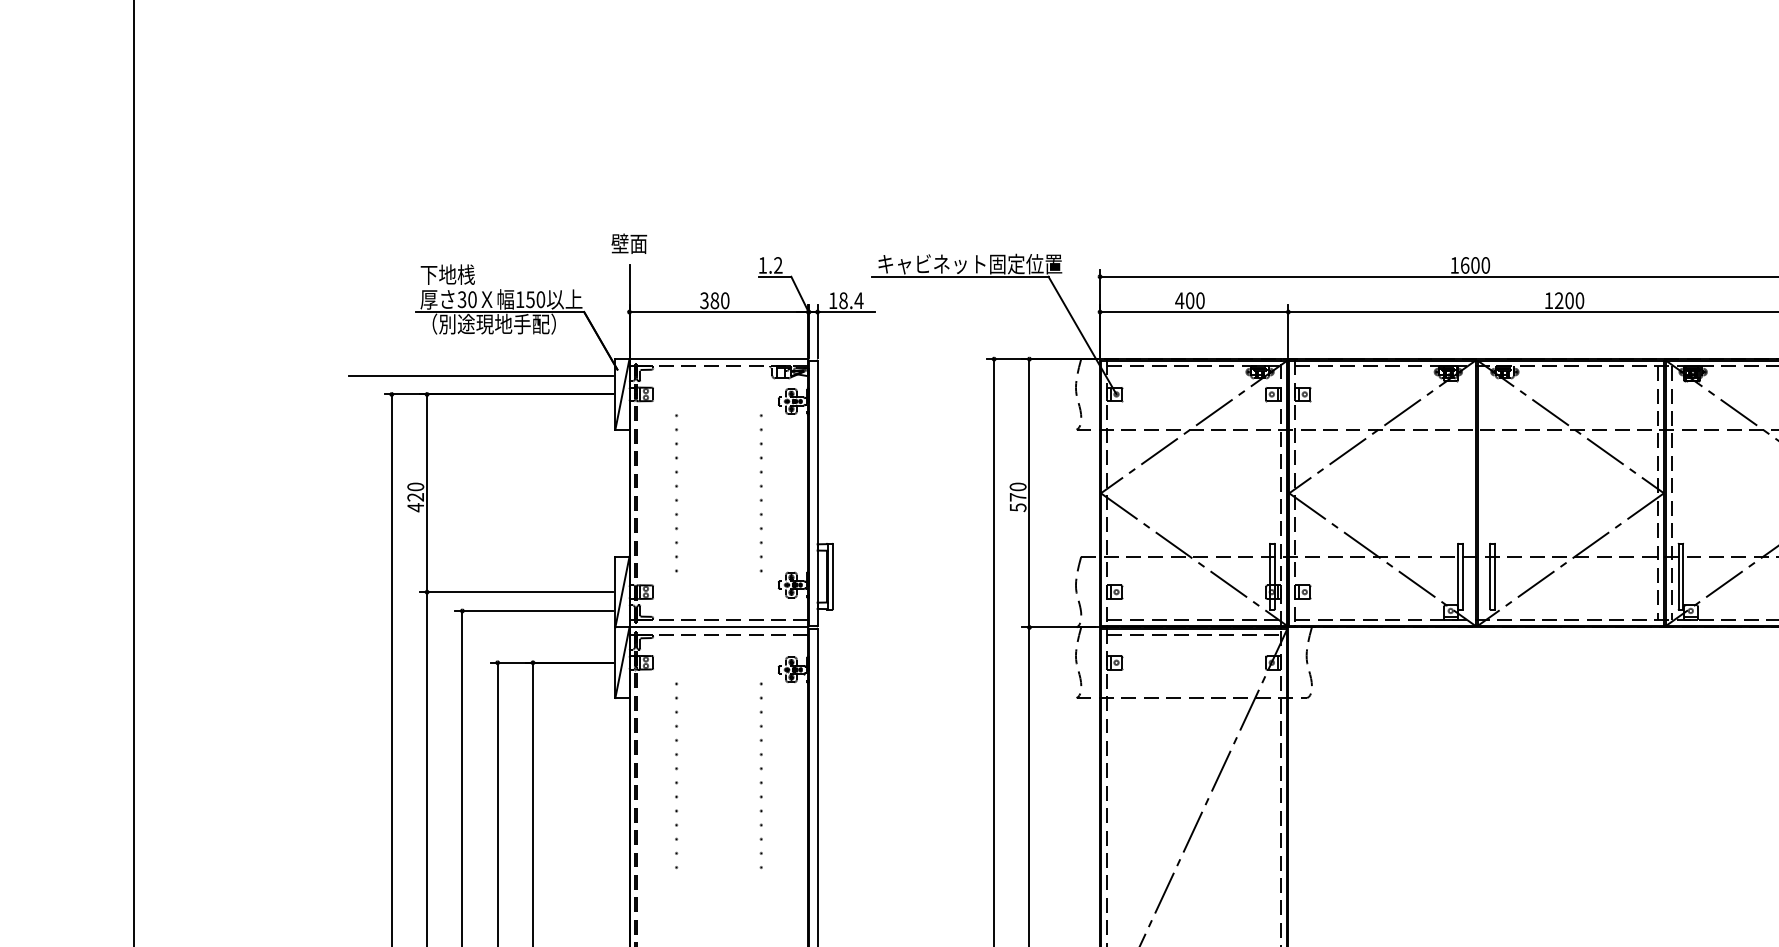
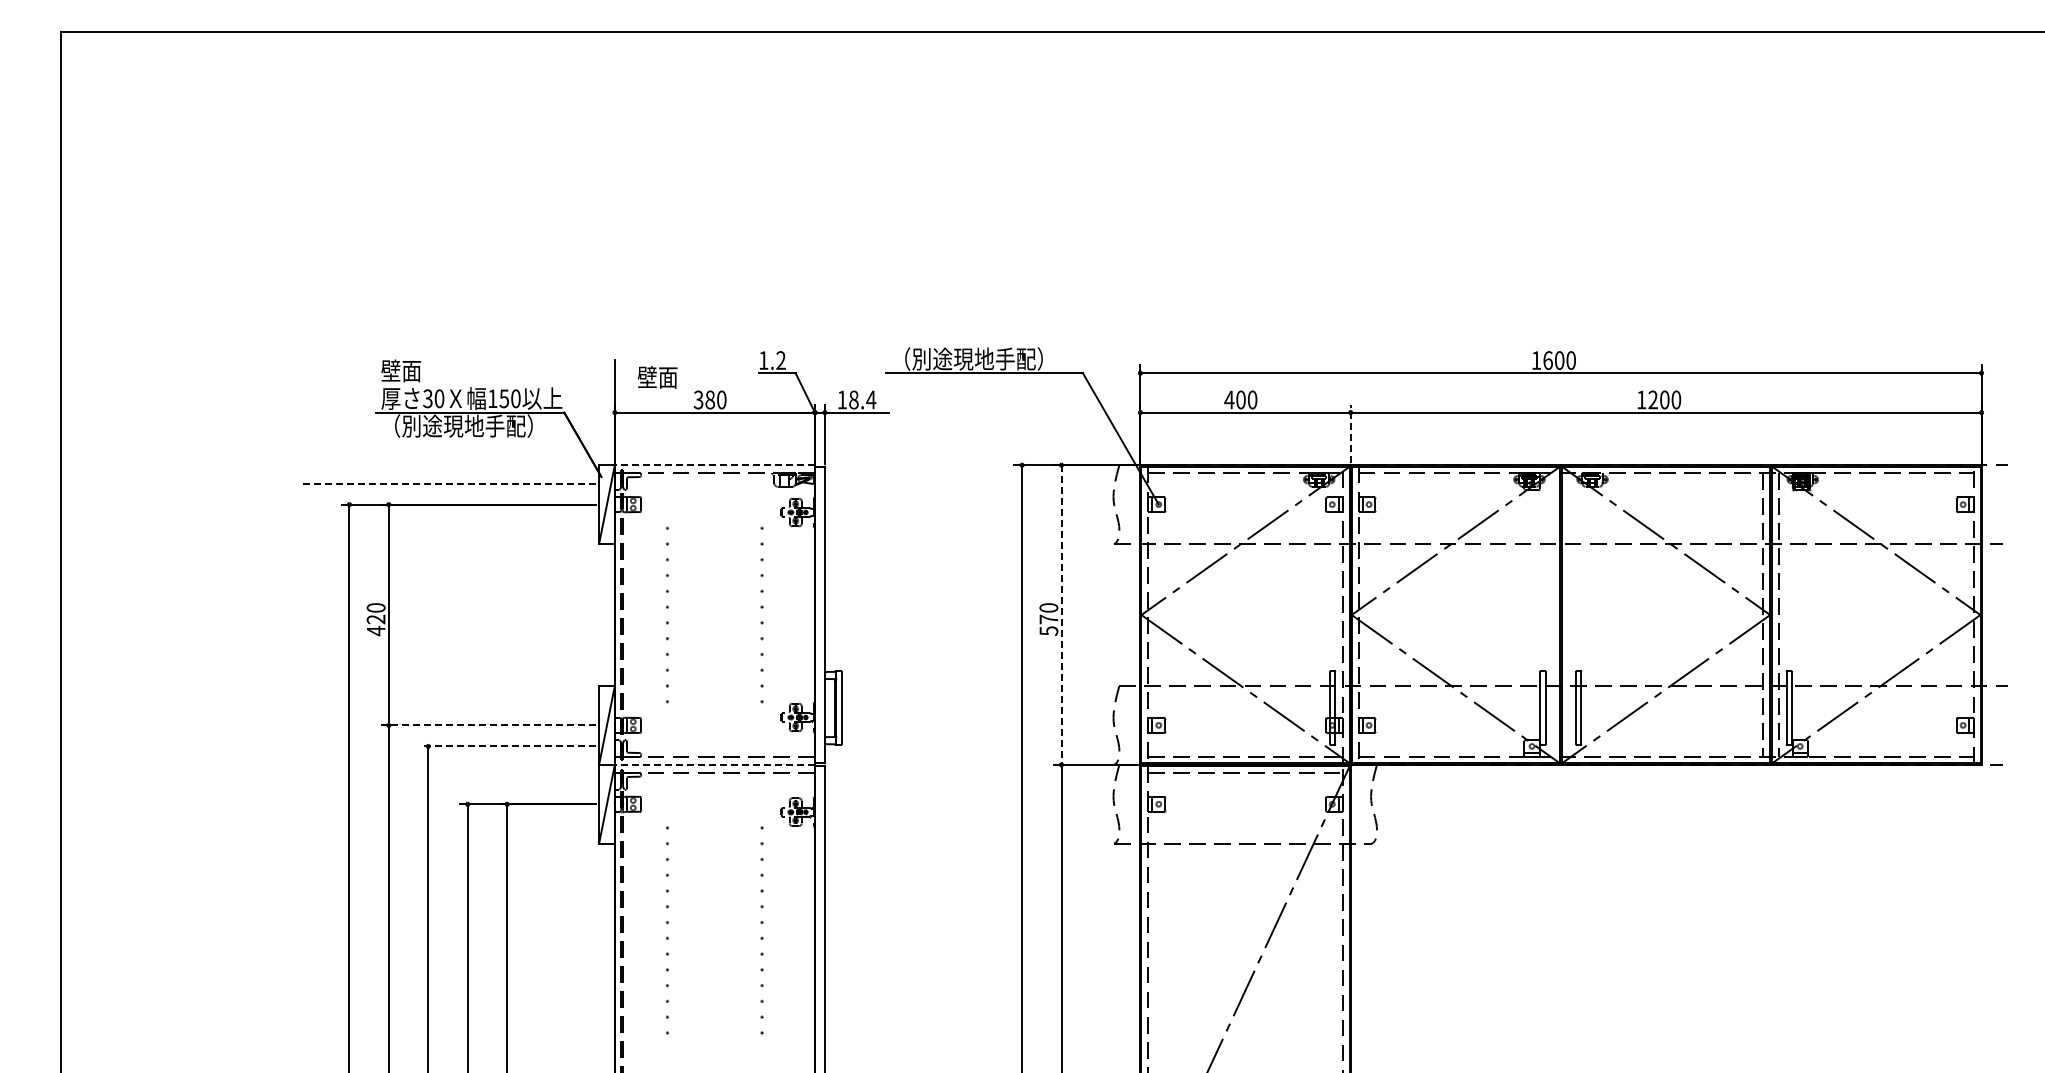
text: (629, 243) -> (657, 377), moved
text: (970, 263) -> (995, 358), キャビネット固定位置 -> （別途現地手配）
text: (447, 274) -> (411, 370), 下地桟 -> 壁面
line: (1288, 330) -> (1350, 433), solid -> dashed
line: (718, 359) -> (714, 465), solid -> dashed
line: (480, 375) -> (448, 483), solid -> dashed
line: (1029, 493) -> (1061, 615), solid -> dashed
line: (516, 592) -> (488, 725), solid -> dashed
line: (533, 611) -> (507, 746), solid -> dashed
line: (718, 627) -> (714, 764), solid -> dashed

